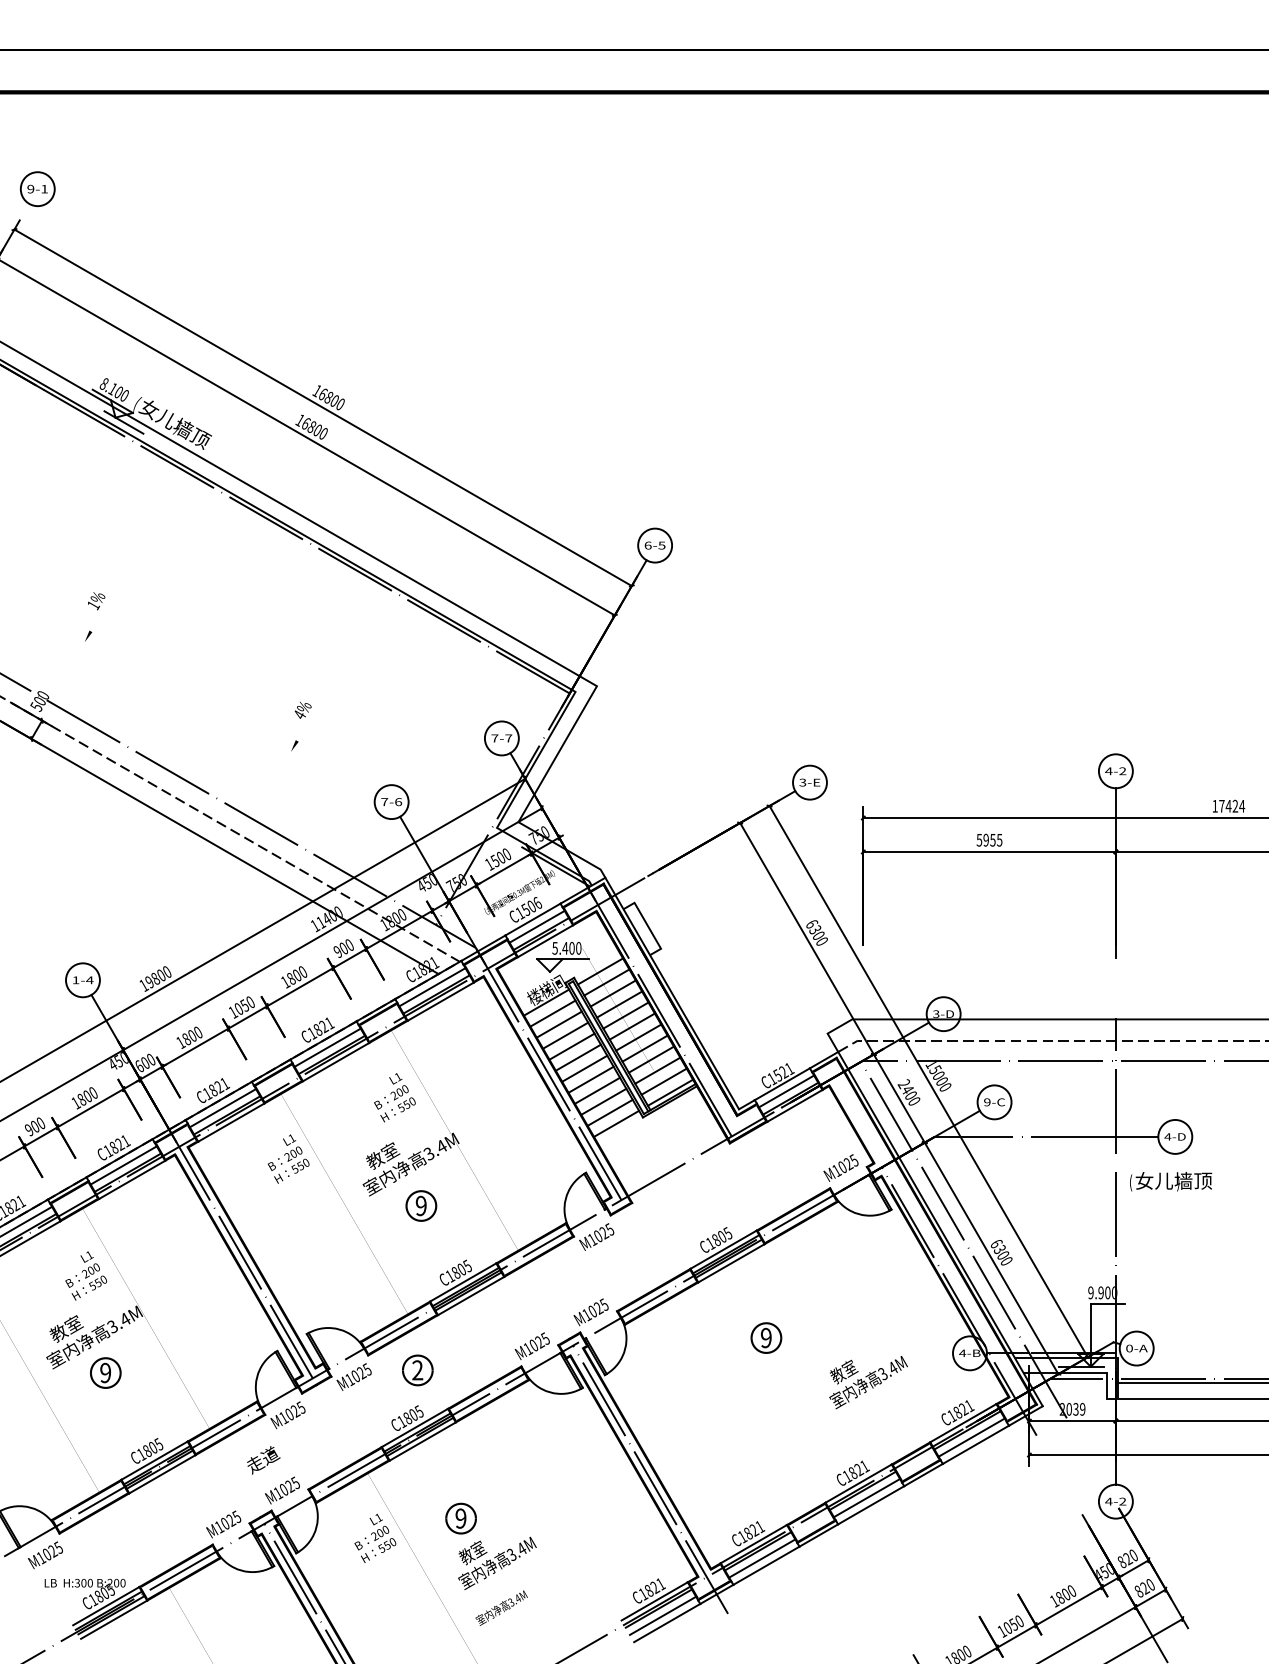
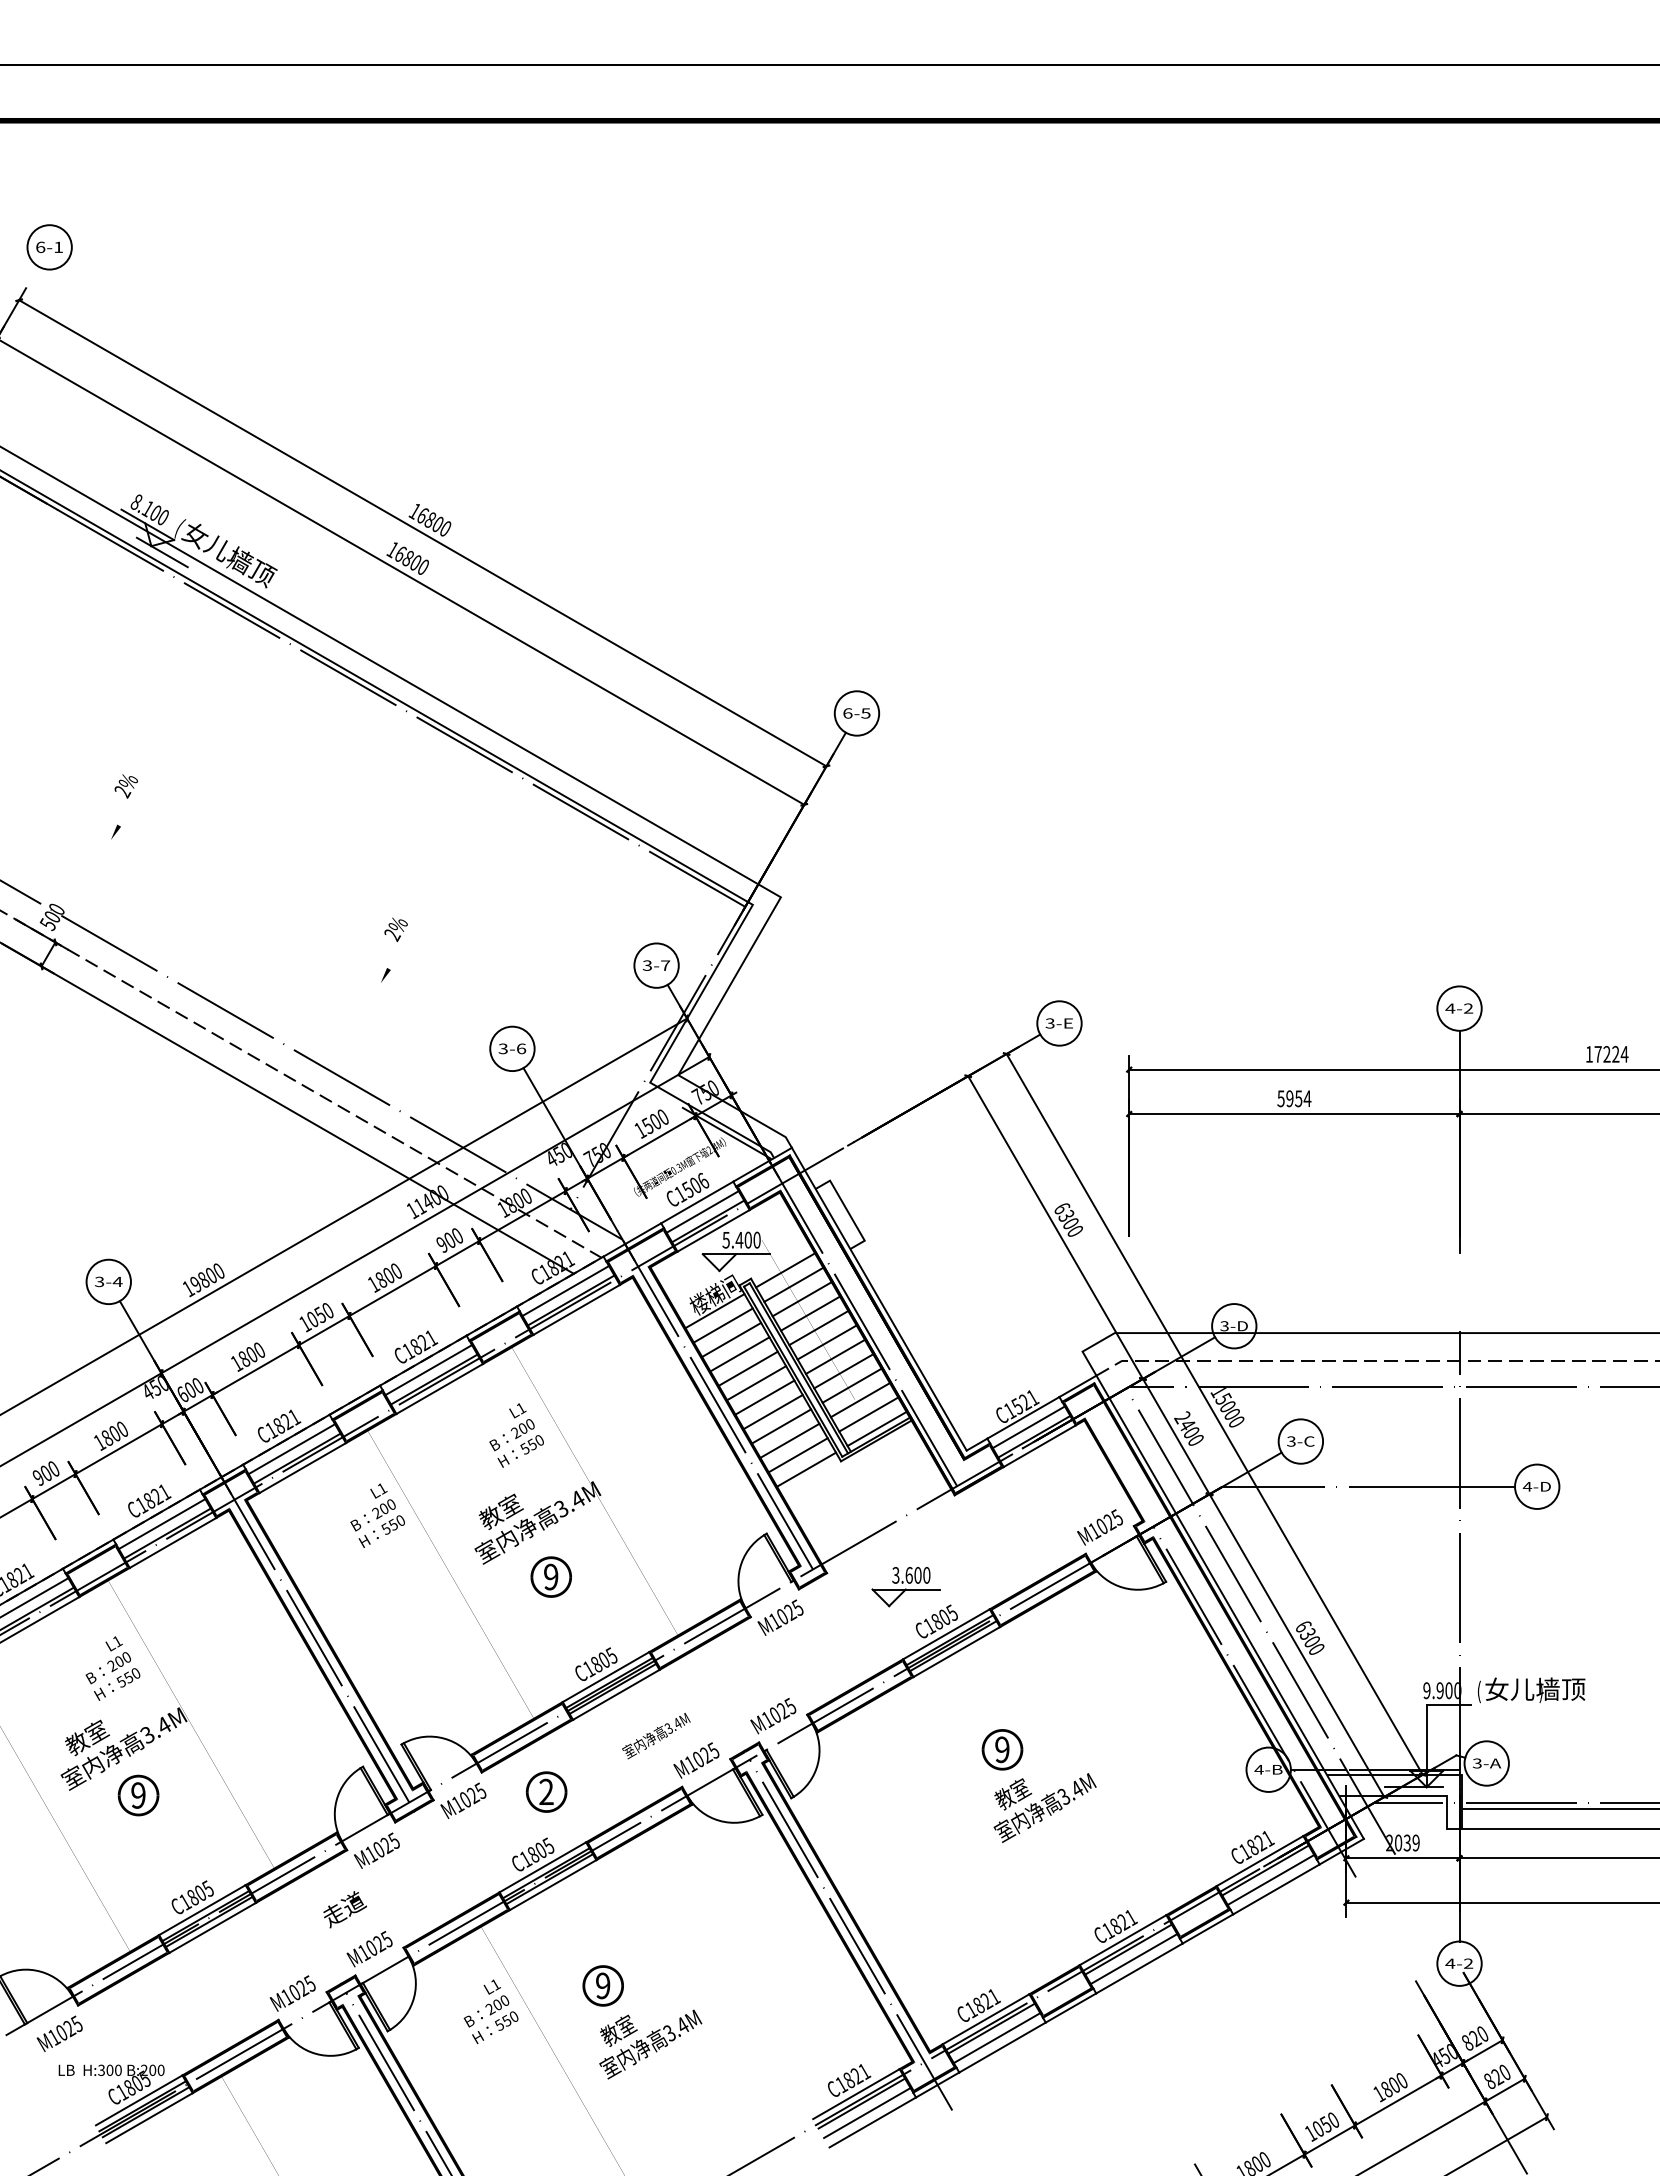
text: (30, 189) -> (40, 247), 9-1 -> 6-1
text: (93, 606) -> (122, 792), 1% -> 2%
text: (299, 715) -> (392, 935), 4% -> 2%
text: (494, 738) -> (646, 965), 7-7 -> 3-7
text: (384, 801) -> (502, 1048), 7-6 -> 3-6
text: (1228, 805) -> (1606, 1053), 17424 -> 17224
text: (999, 840) -> (1307, 1098), 5955 -> 5954
text: (75, 979) -> (99, 1281), 1-4 -> 3-4
text: (987, 1102) -> (1291, 1441), 9-C -> 3-C
text: (1170, 1181) -> (1531, 1690), moved
part: (692, 1213) -> (905, 1587), added
text: (1128, 1348) -> (1476, 1763), 0-A -> 3-A
text: (868, 1382) -> (1044, 1807), moved
text: (501, 1608) -> (656, 1736), moved

